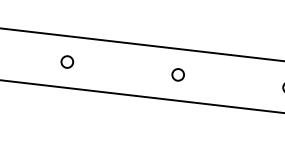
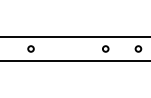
circle: (177, 73) -> (105, 48), moved

